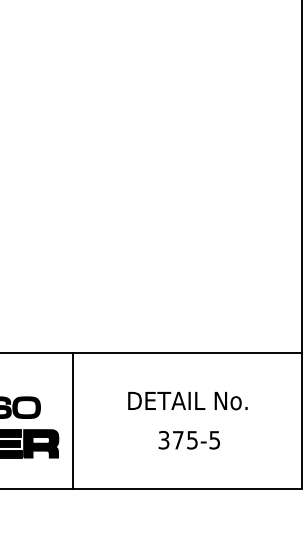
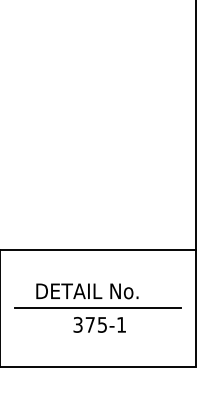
text: (187, 401) -> (87, 291), moved
line: (187, 420) -> (98, 308), added
text: (214, 440) -> (121, 325), 375-5 -> 375-1

